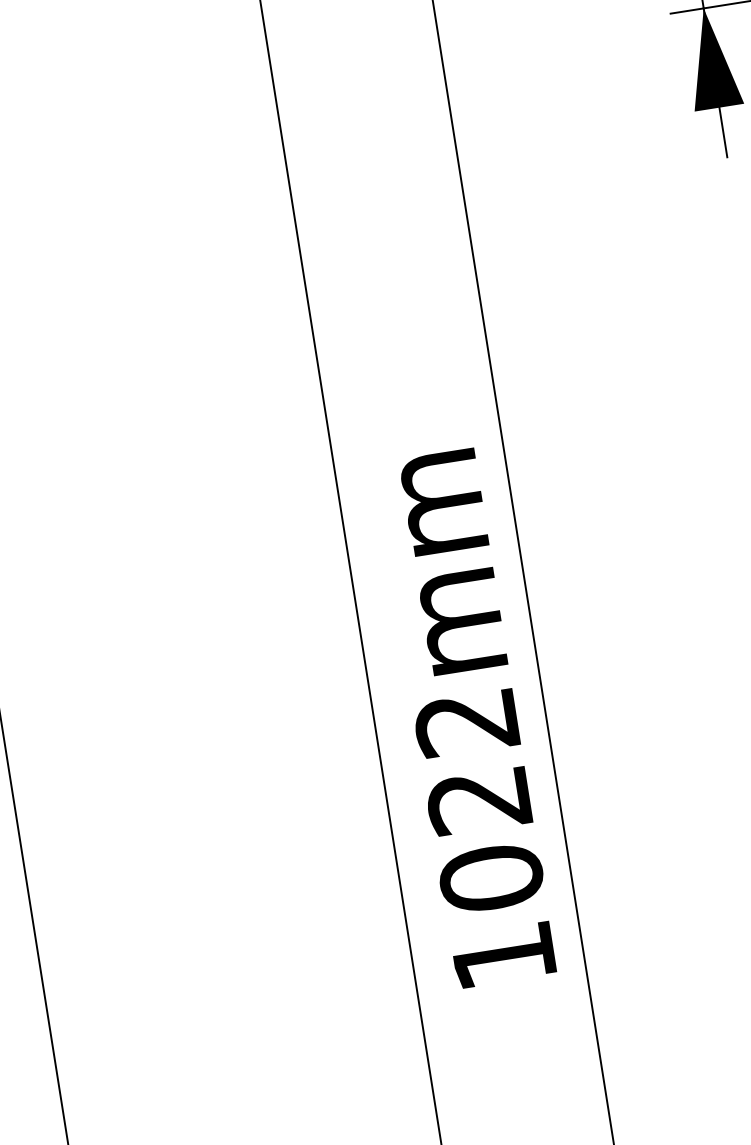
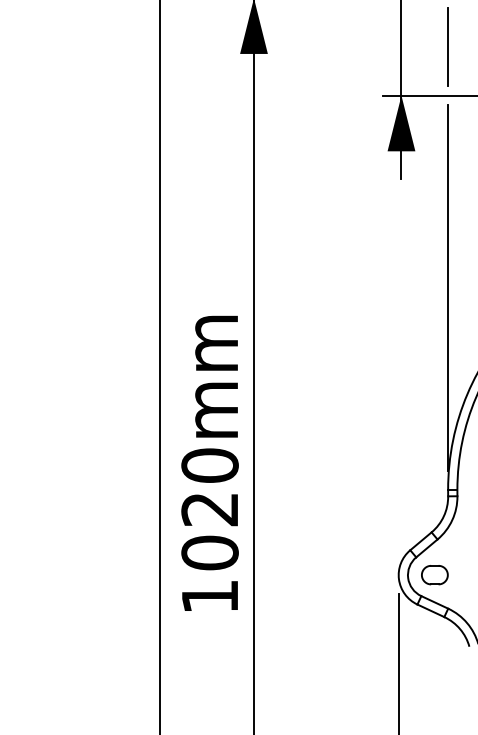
text: (465, 722) -> (209, 465), 1022mm -> 1020mm

